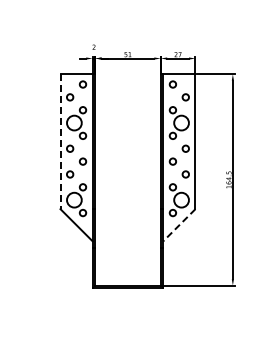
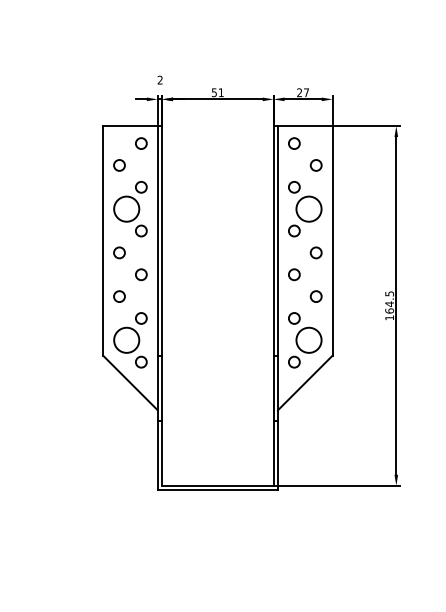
line: (60, 142) -> (103, 242), dashed -> solid
line: (179, 225) -> (305, 383), dashed -> solid

